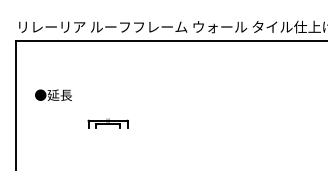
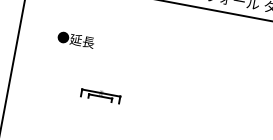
text: (53, 94) -> (76, 39), moved
part: (107, 123) -> (100, 95), moved

